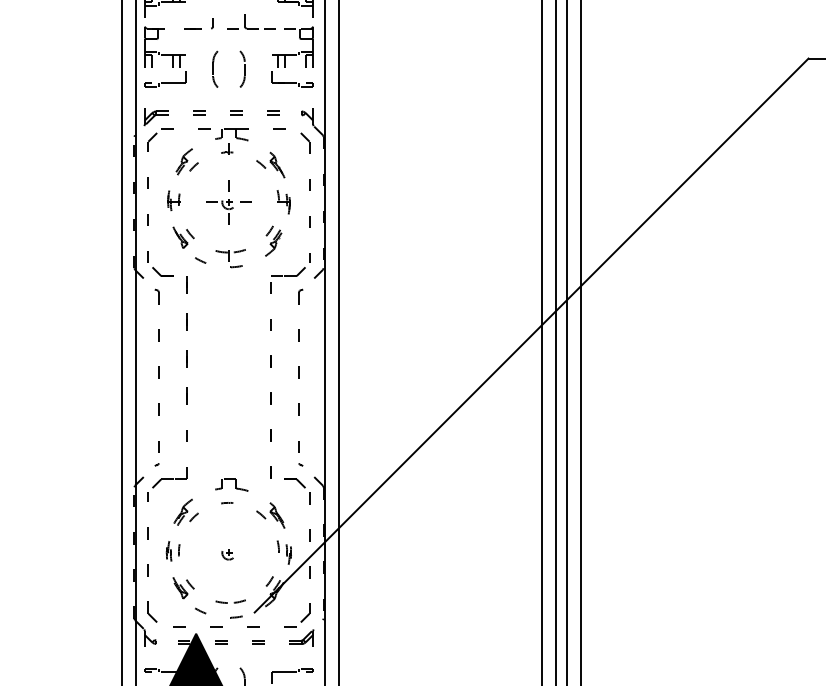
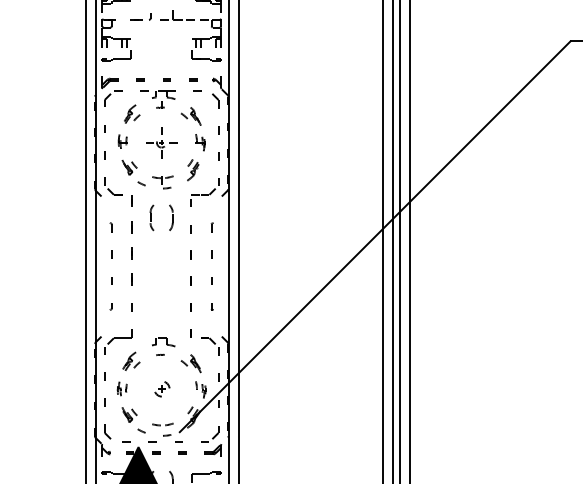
part: (214, 68) -> (151, 217), moved
part: (156, 377) -> (110, 266), size x0.7
part: (301, 377) -> (212, 266), size x0.7
part: (227, 554) -> (160, 391), size x1.6

